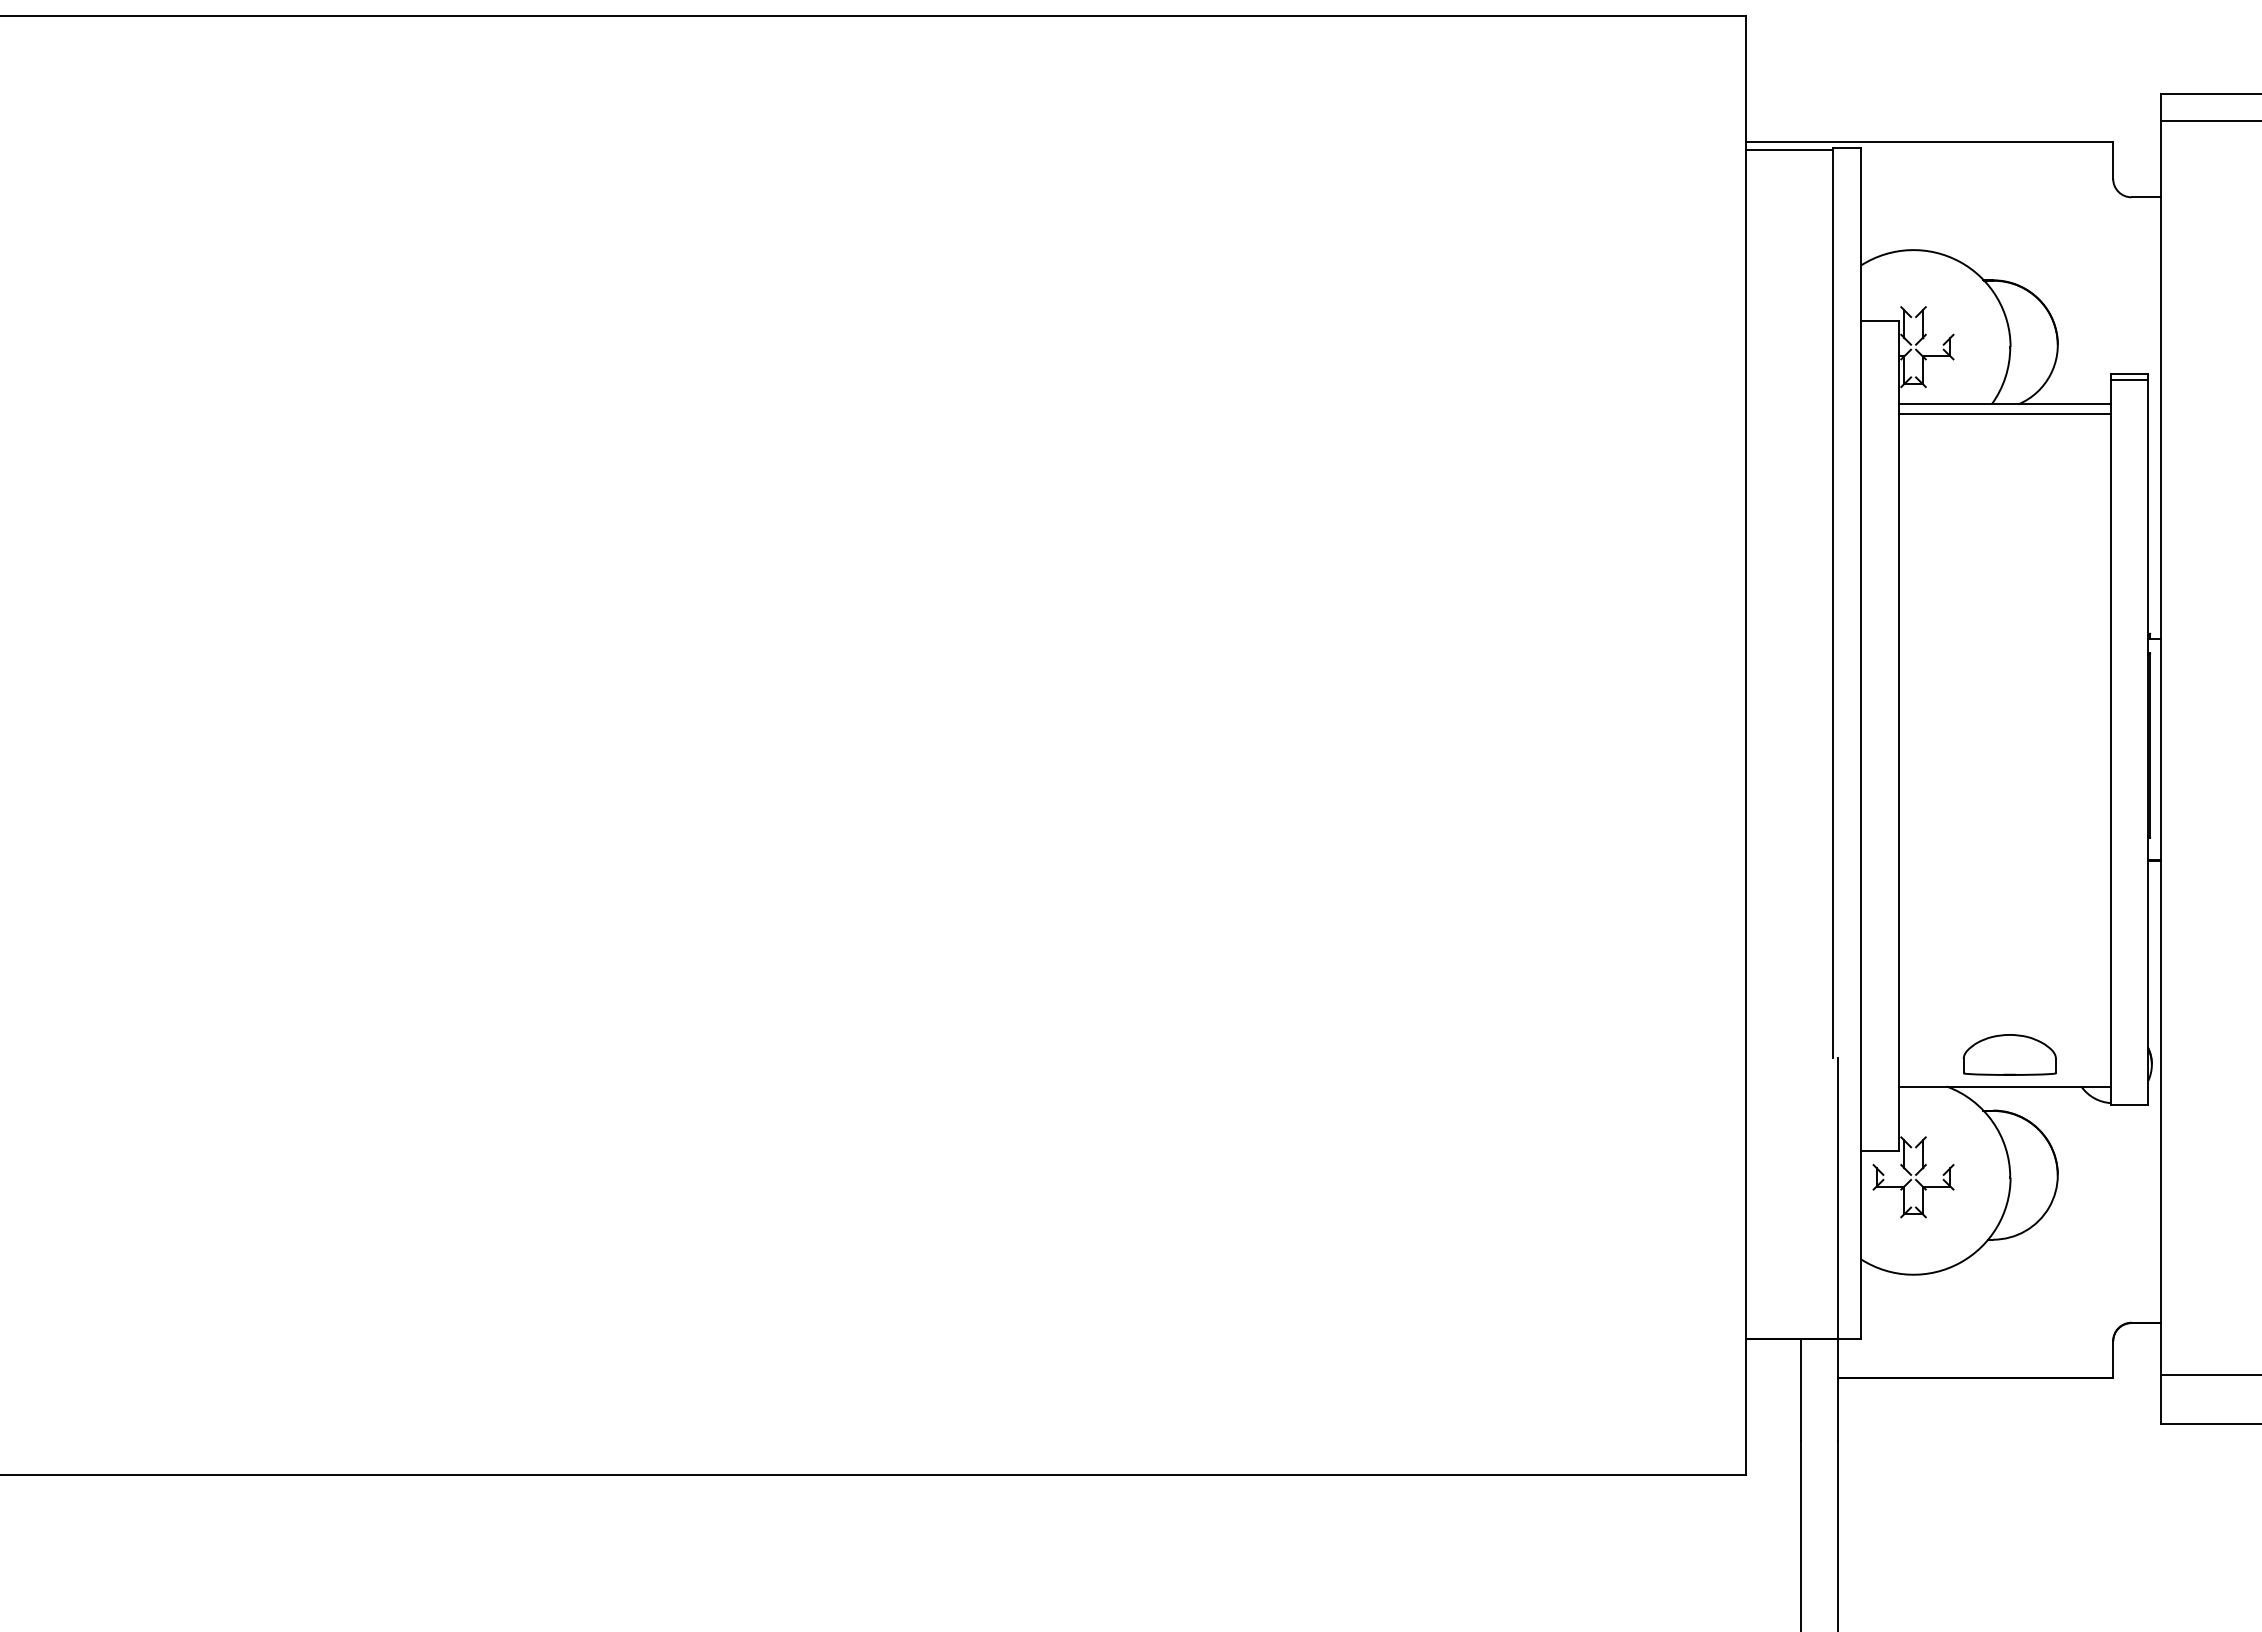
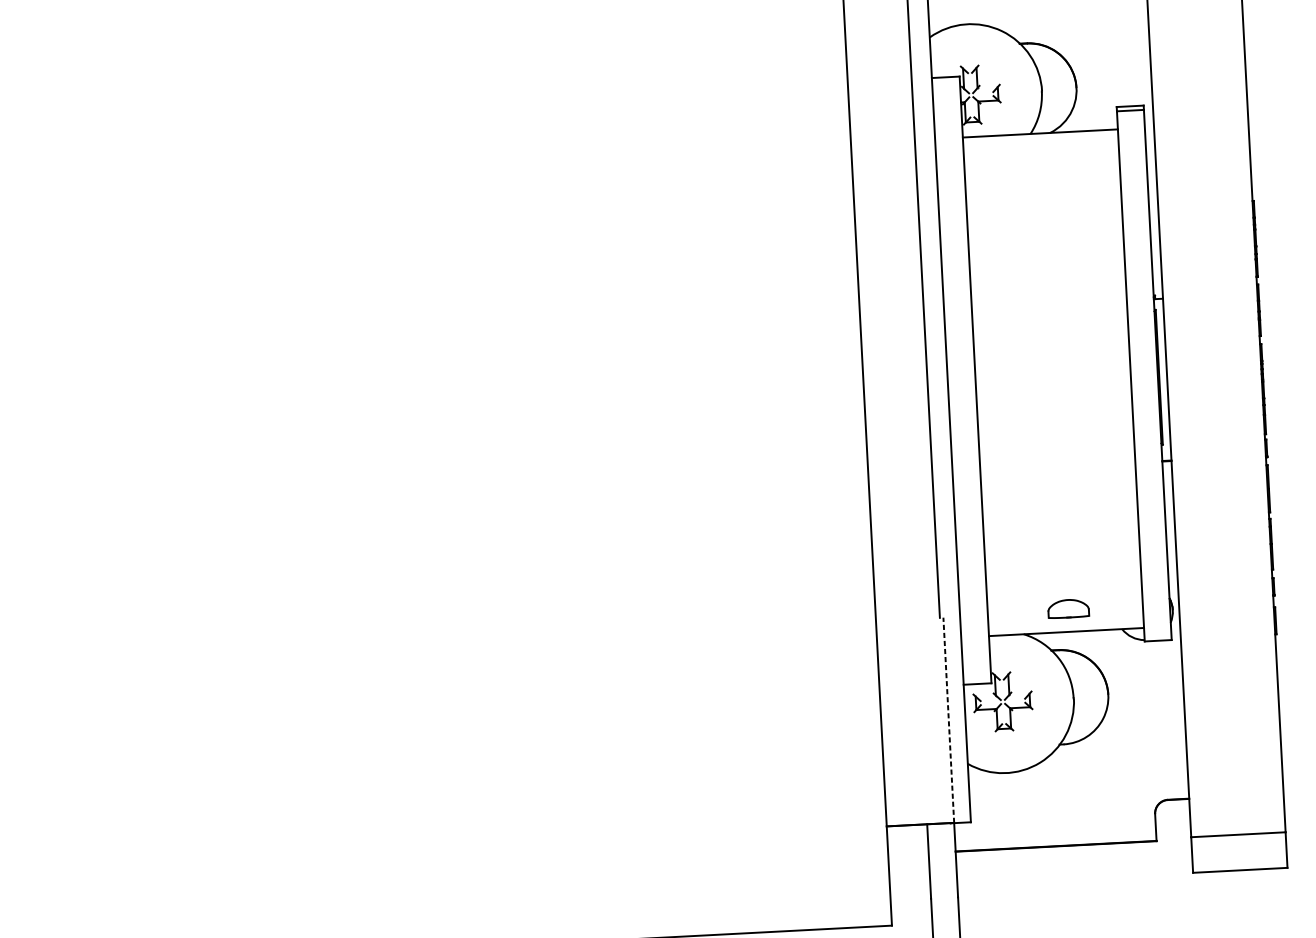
line: (2005, 413) -> (1040, 140), removed
part: (2009, 1054) -> (1068, 608), size x0.6
line: (1838, 1198) -> (948, 720), solid -> dashed

